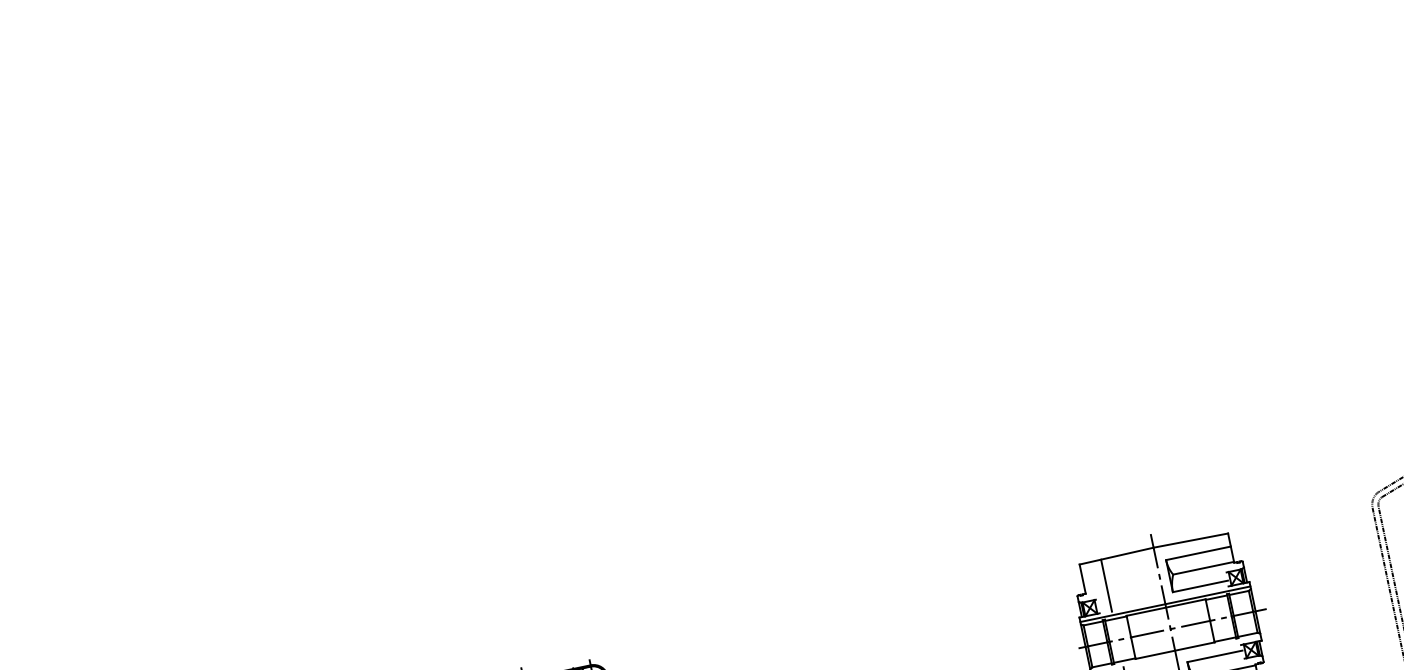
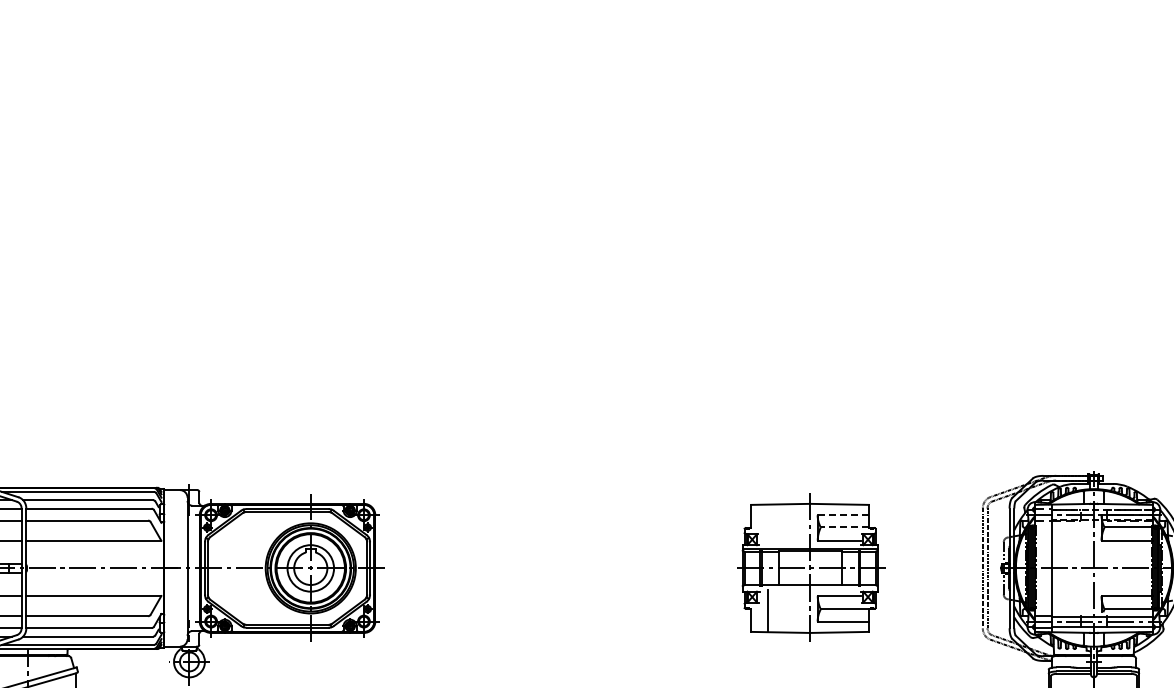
line: (1198, 553) -> (843, 515), solid -> dashed
line: (1203, 568) -> (844, 527), solid -> dashed
line: (1106, 584) -> (768, 524), removed

